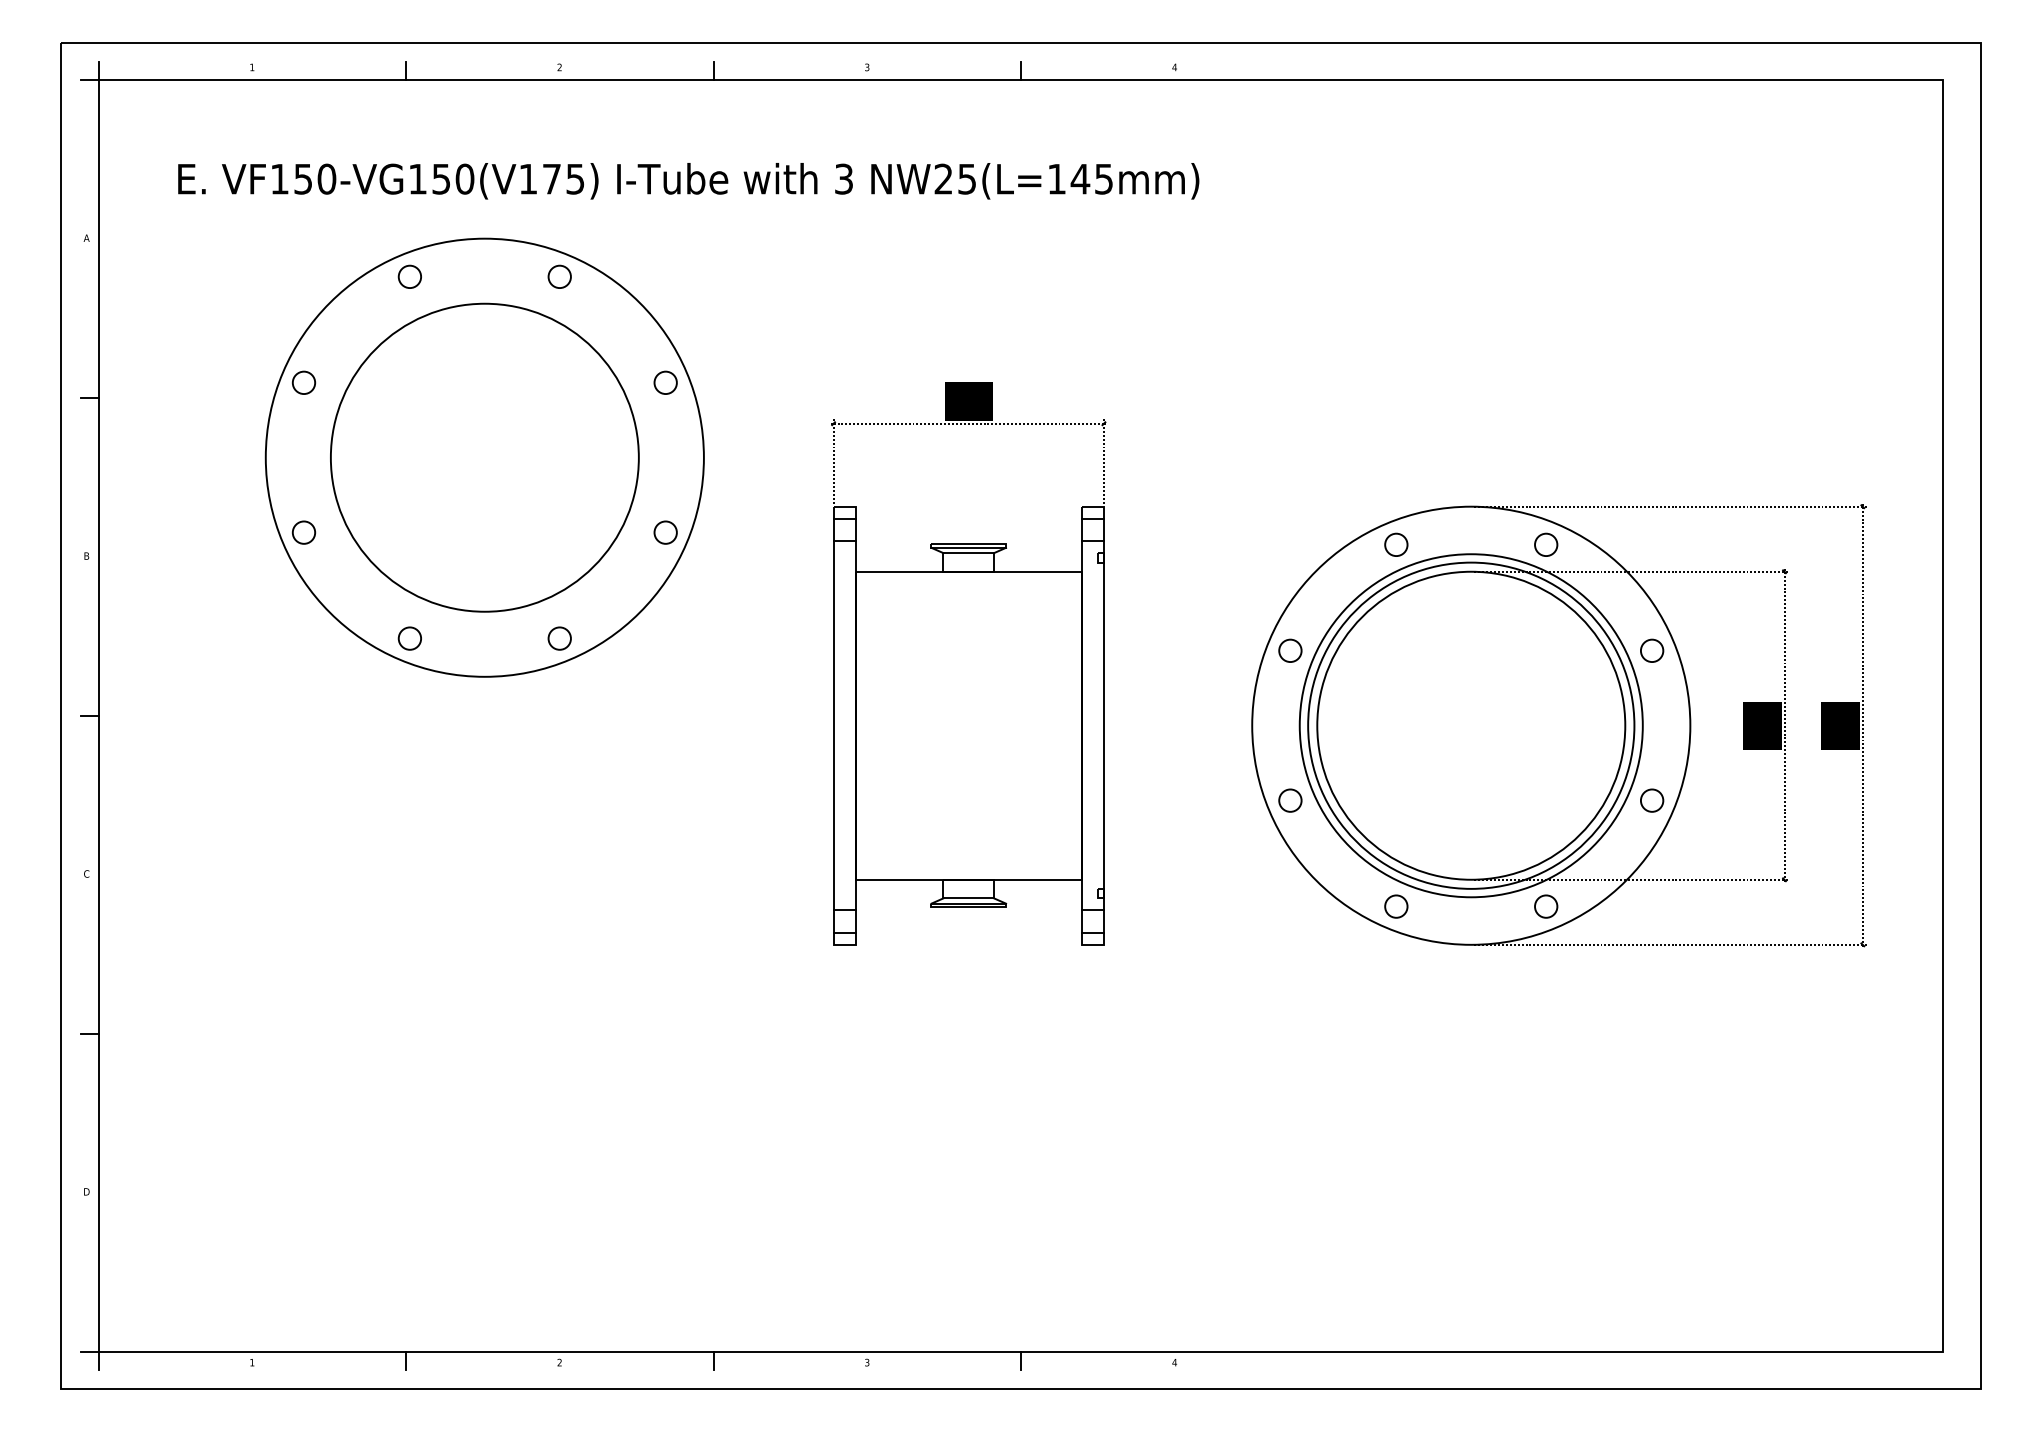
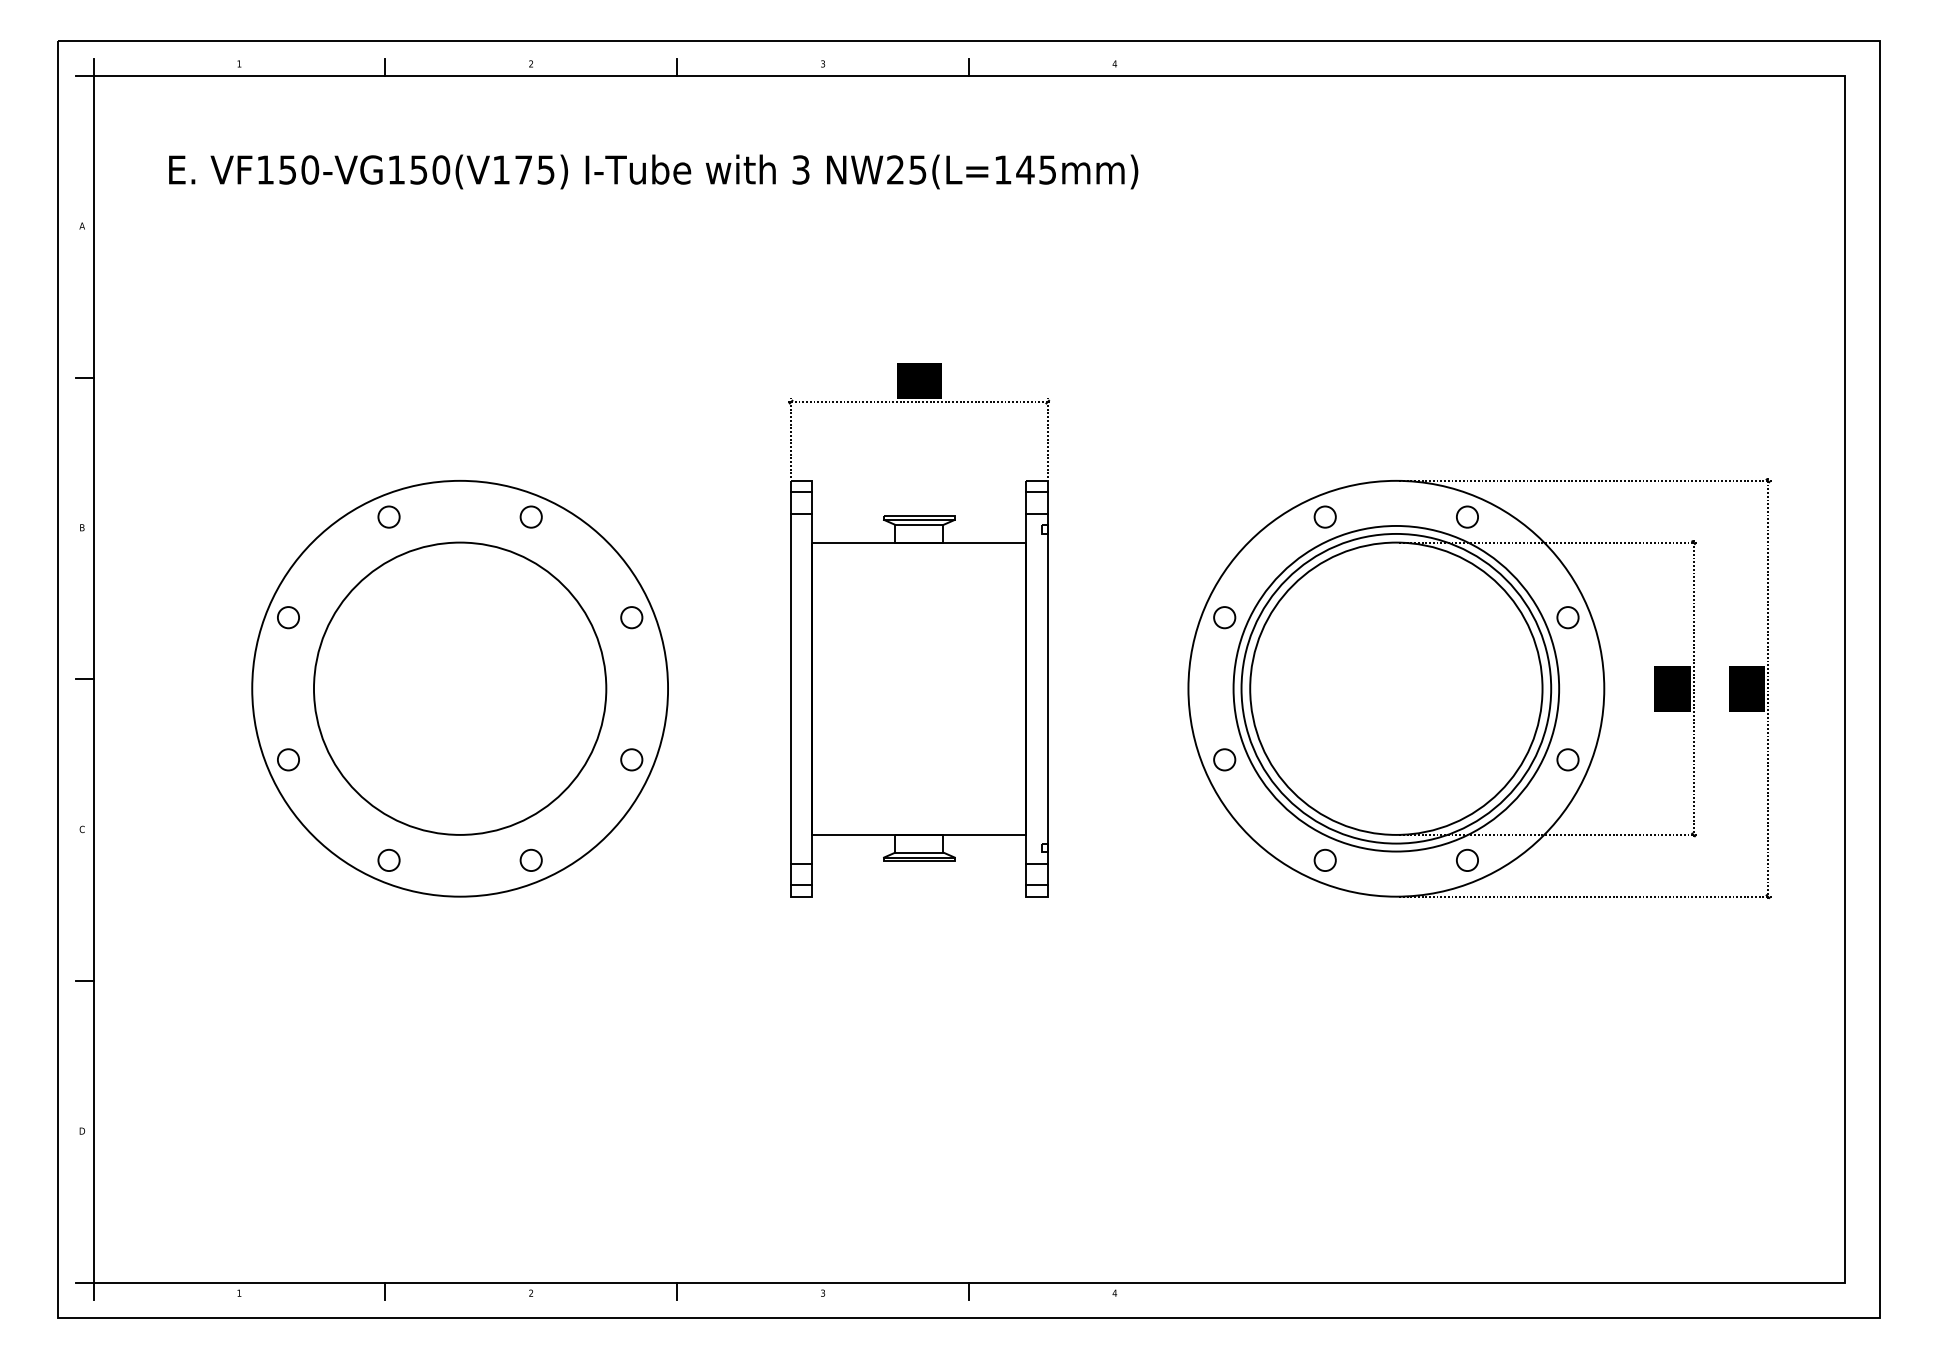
part: (484, 457) -> (459, 688), moved

